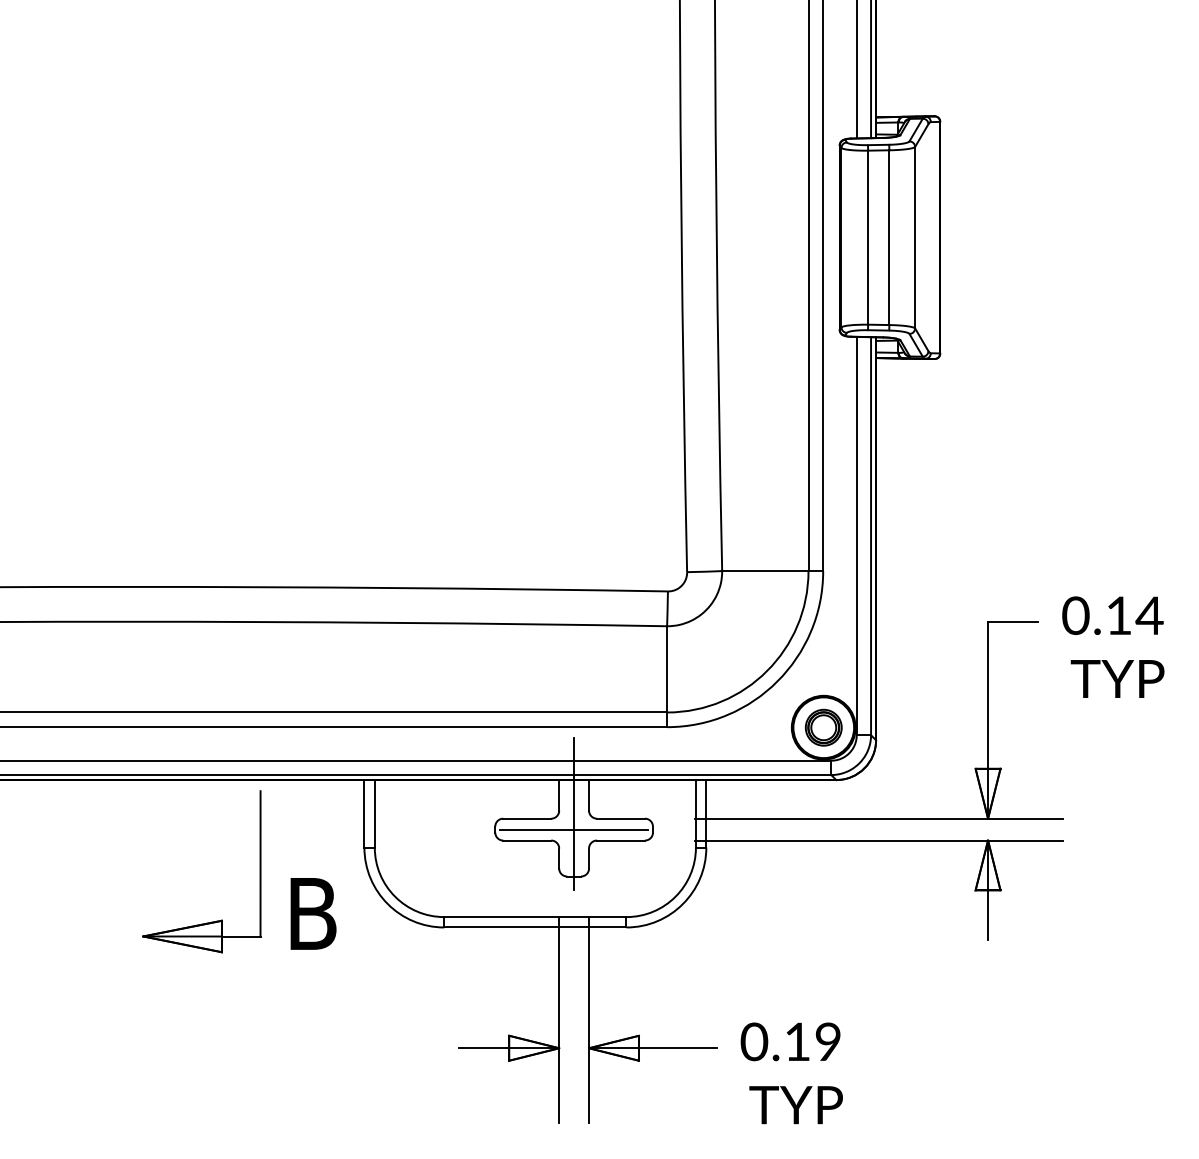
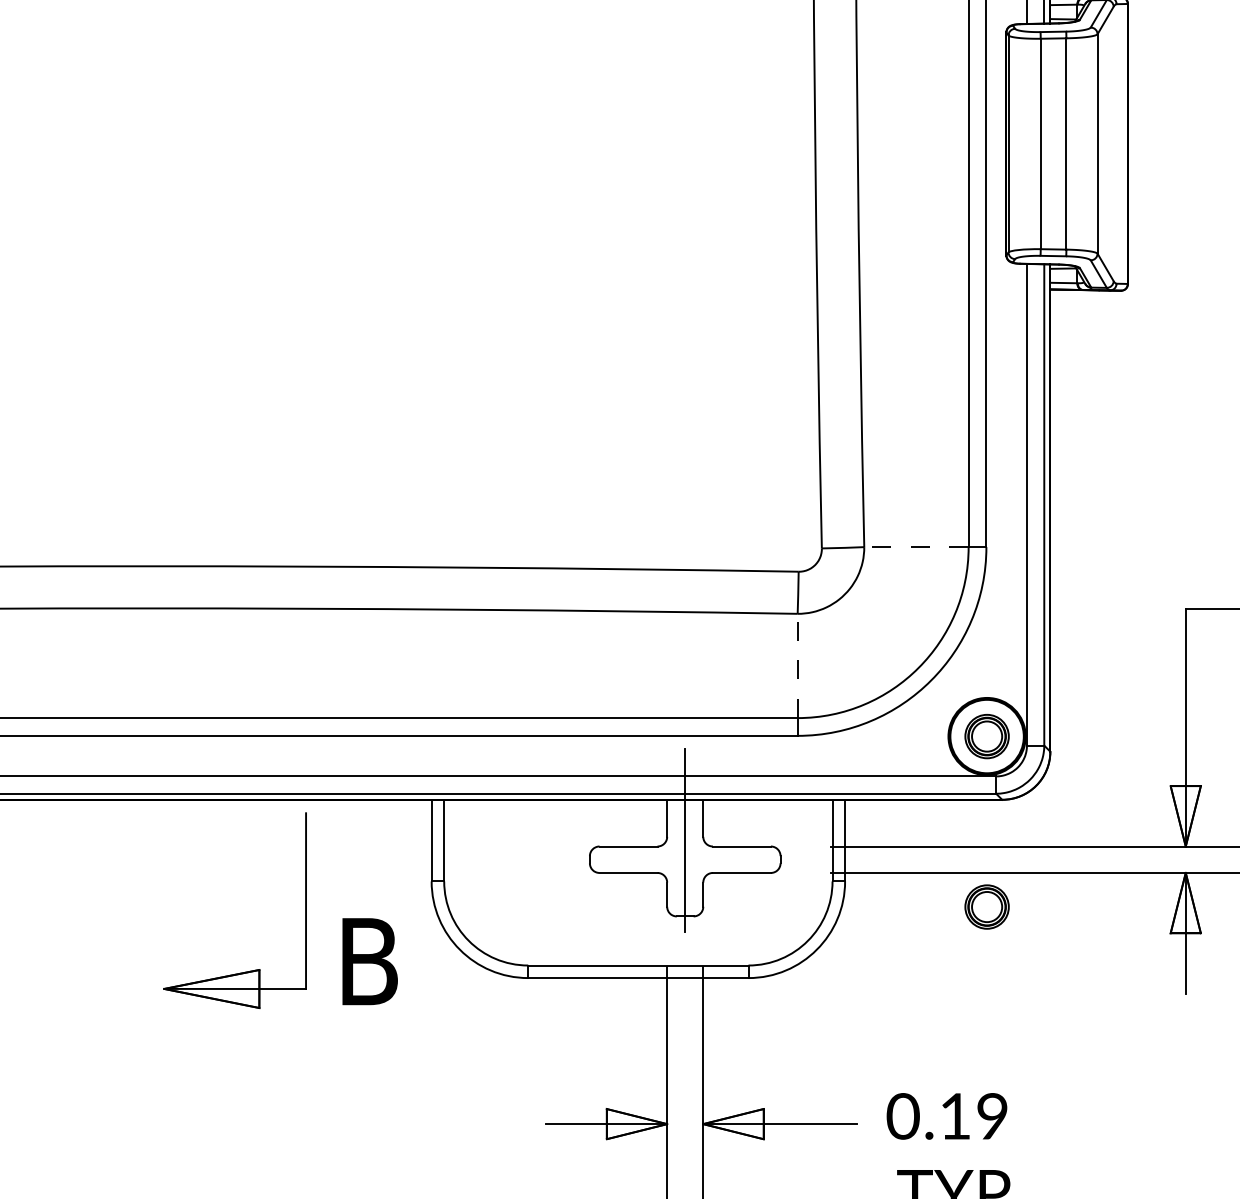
line: (764, 571) -> (915, 547), solid -> dashed
line: (667, 668) -> (798, 664), solid -> dashed
line: (574, 829) -> (685, 859), removed
part: (823, 868) -> (986, 906), added

